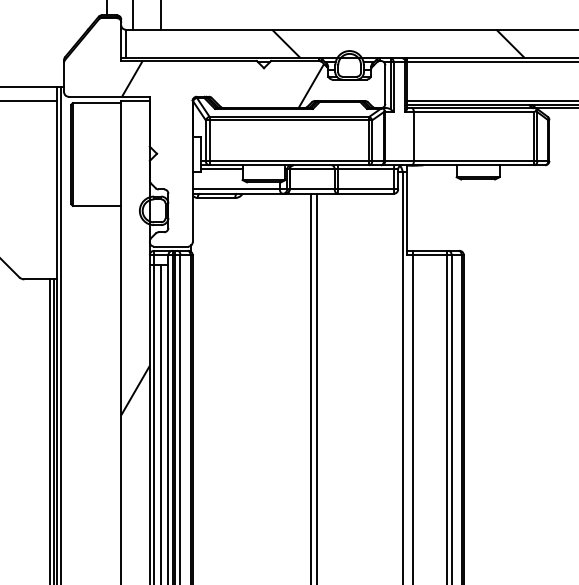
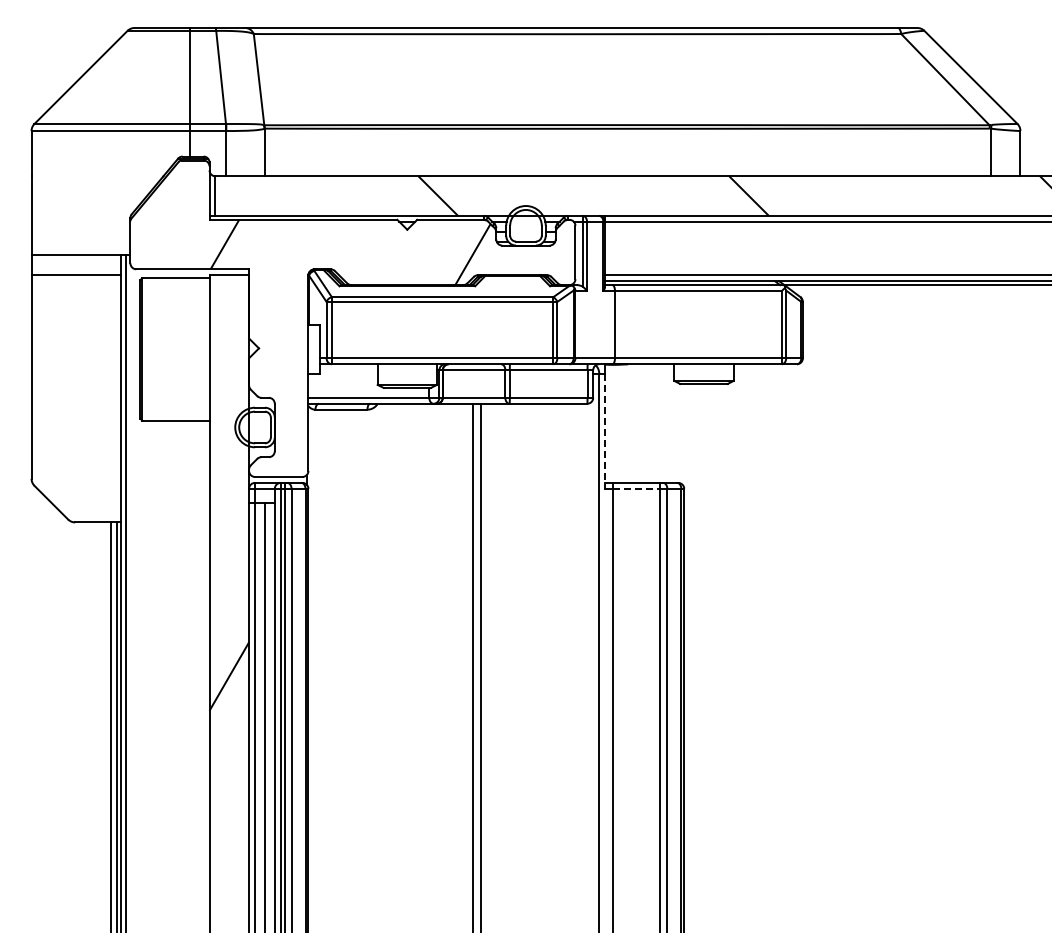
line: (221, 169) -> (348, 370), removed
line: (407, 213) -> (605, 431), solid -> dashed
line: (429, 254) -> (636, 488), solid -> dashed

